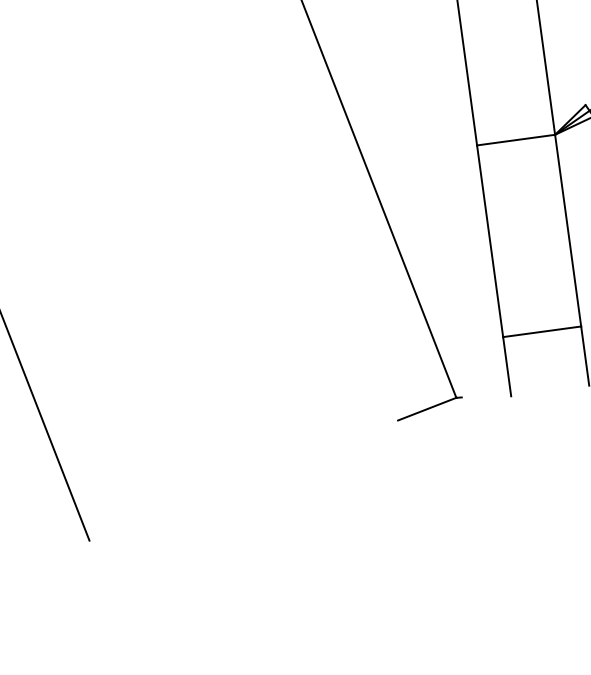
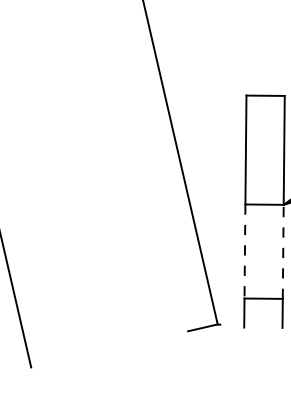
line: (568, 229) -> (283, 251), solid -> dashed
line: (489, 241) -> (244, 251), solid -> dashed

